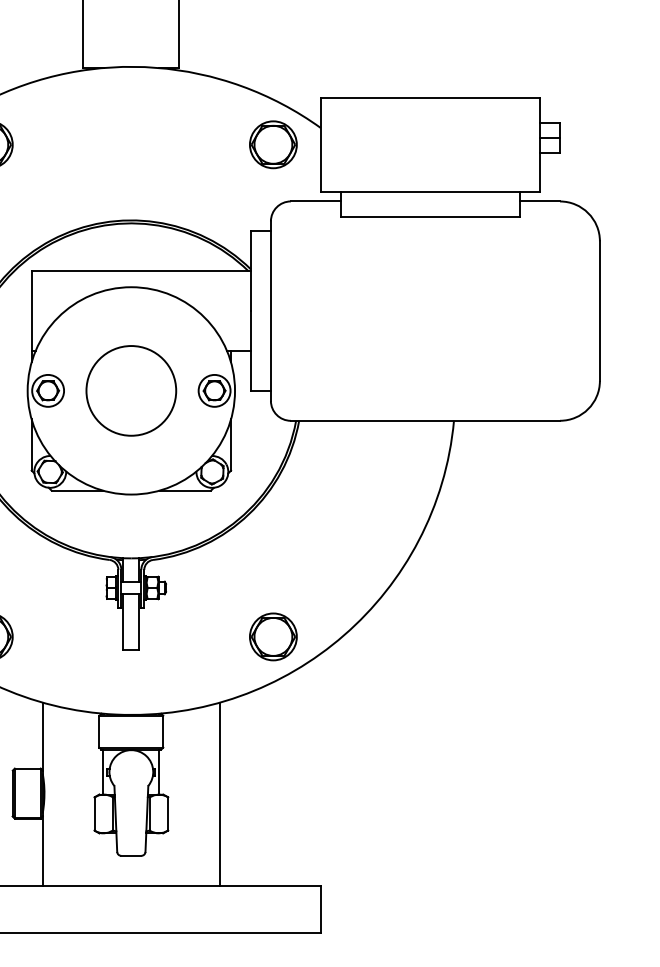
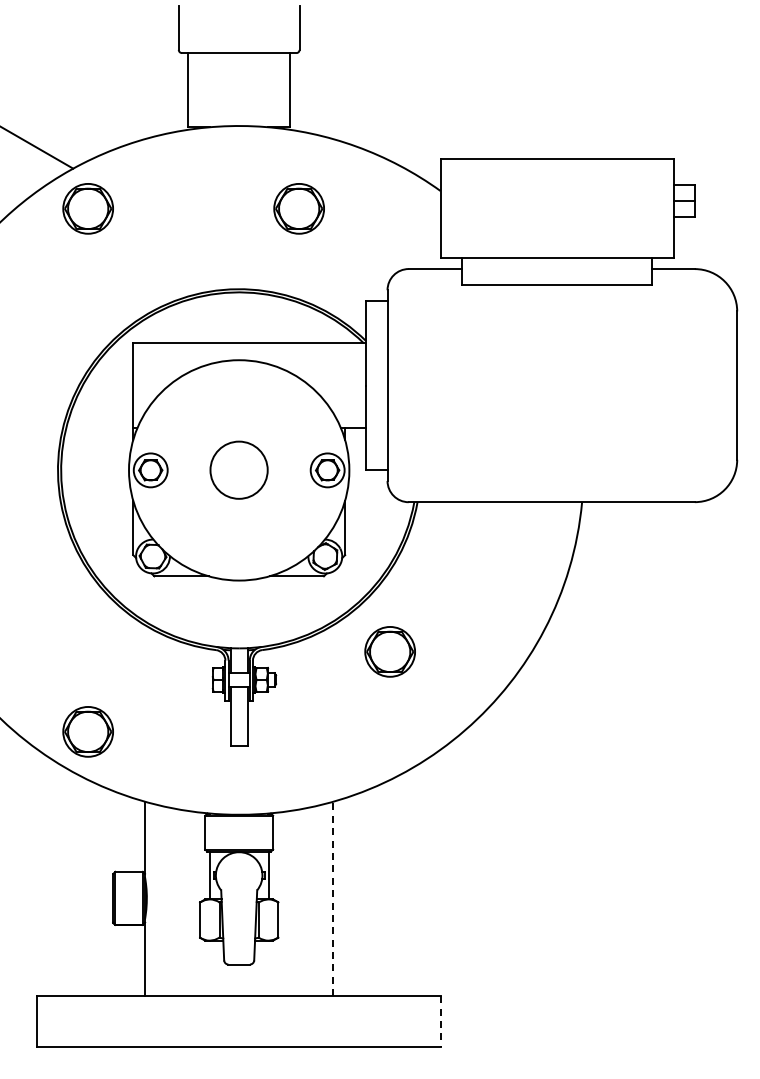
part: (272, 144) -> (298, 208), moved
circle: (130, 390) -> (238, 469), size x0.6
part: (272, 636) -> (389, 651), moved
line: (220, 793) -> (333, 898), solid -> dashed
line: (321, 909) -> (441, 1021), solid -> dashed

